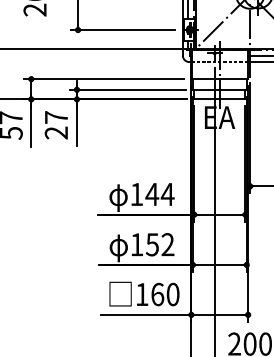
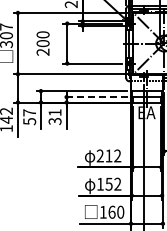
line: (128, 90) -> (95, 97), solid -> dashed
text: (55, 124) -> (54, 116), 27 -> 31
text: (151, 193) -> (108, 155), 144 -> 212

